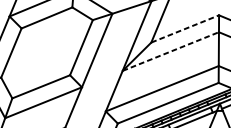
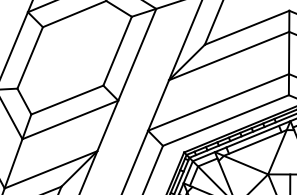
line: (185, 28) -> (247, 27), dashed -> solid
line: (171, 51) -> (229, 56), dashed -> solid

